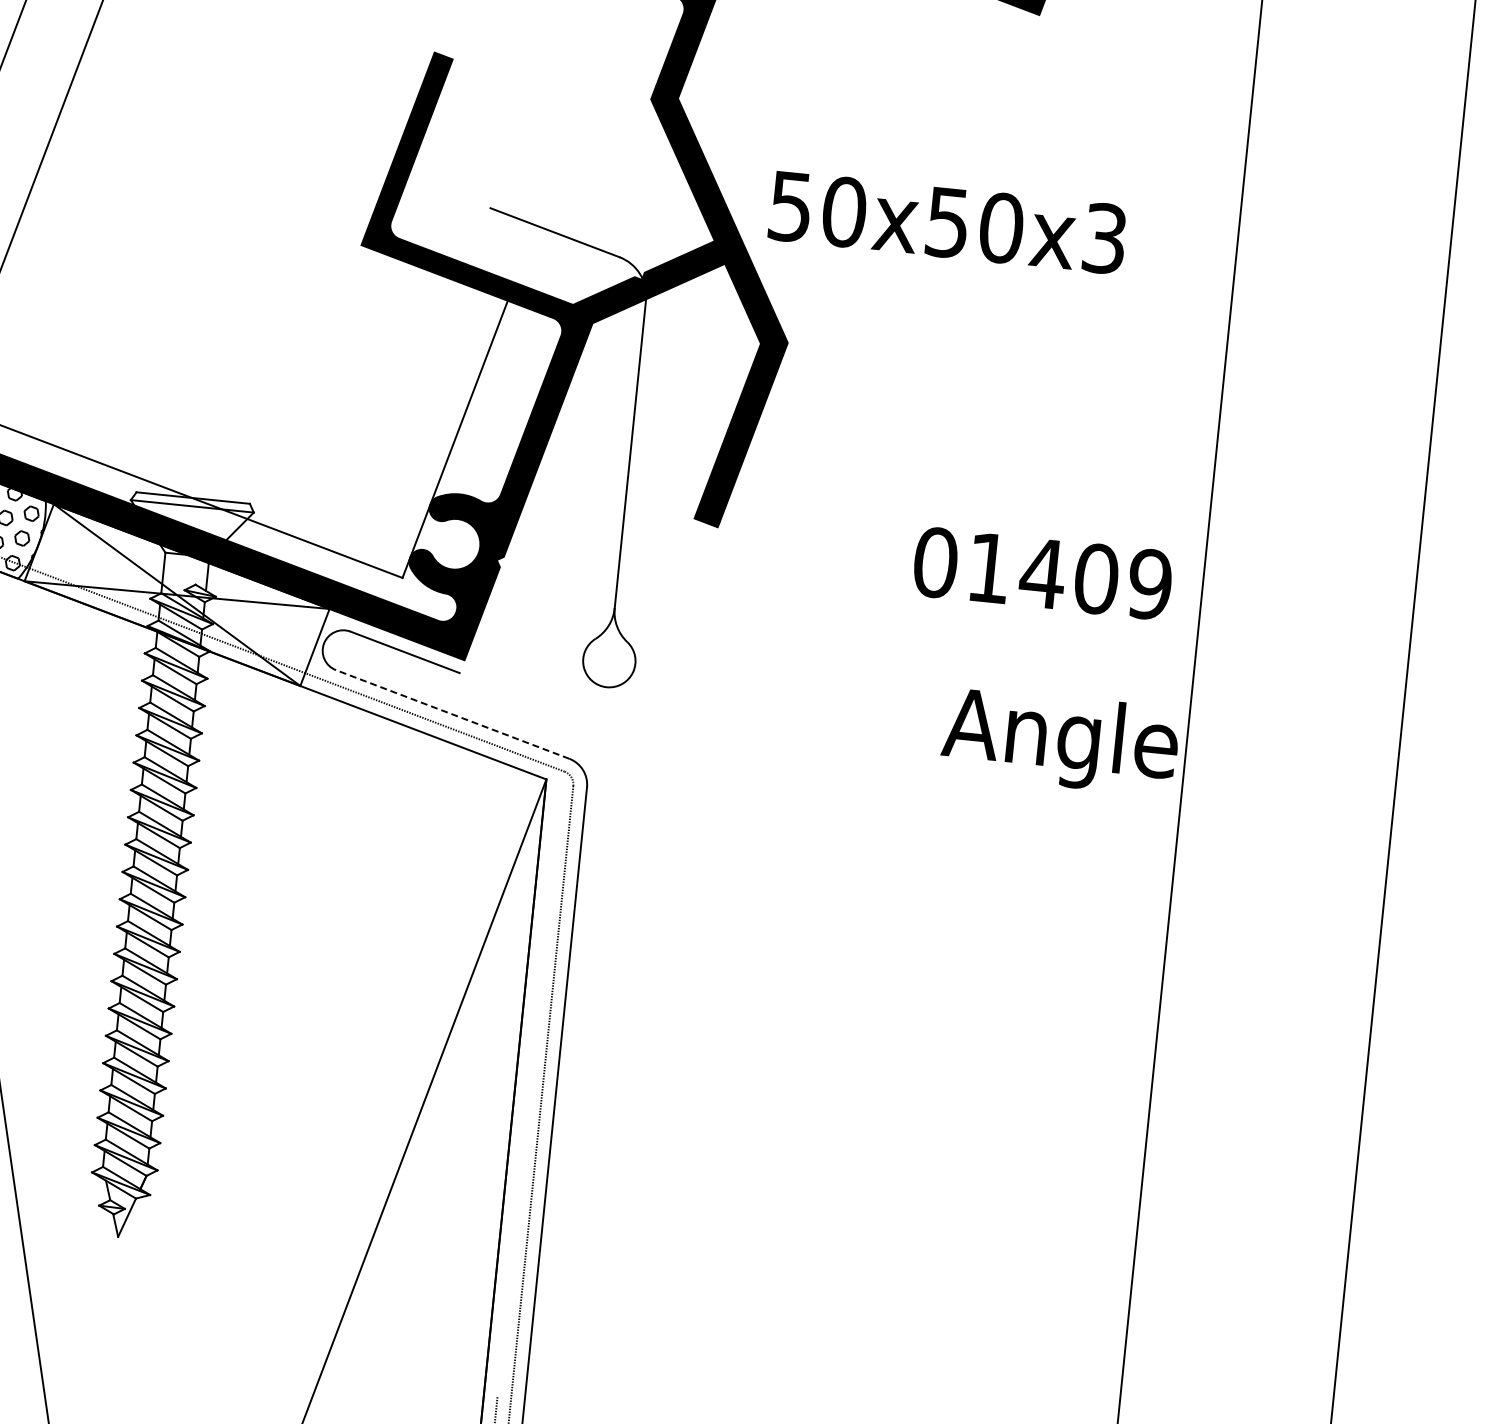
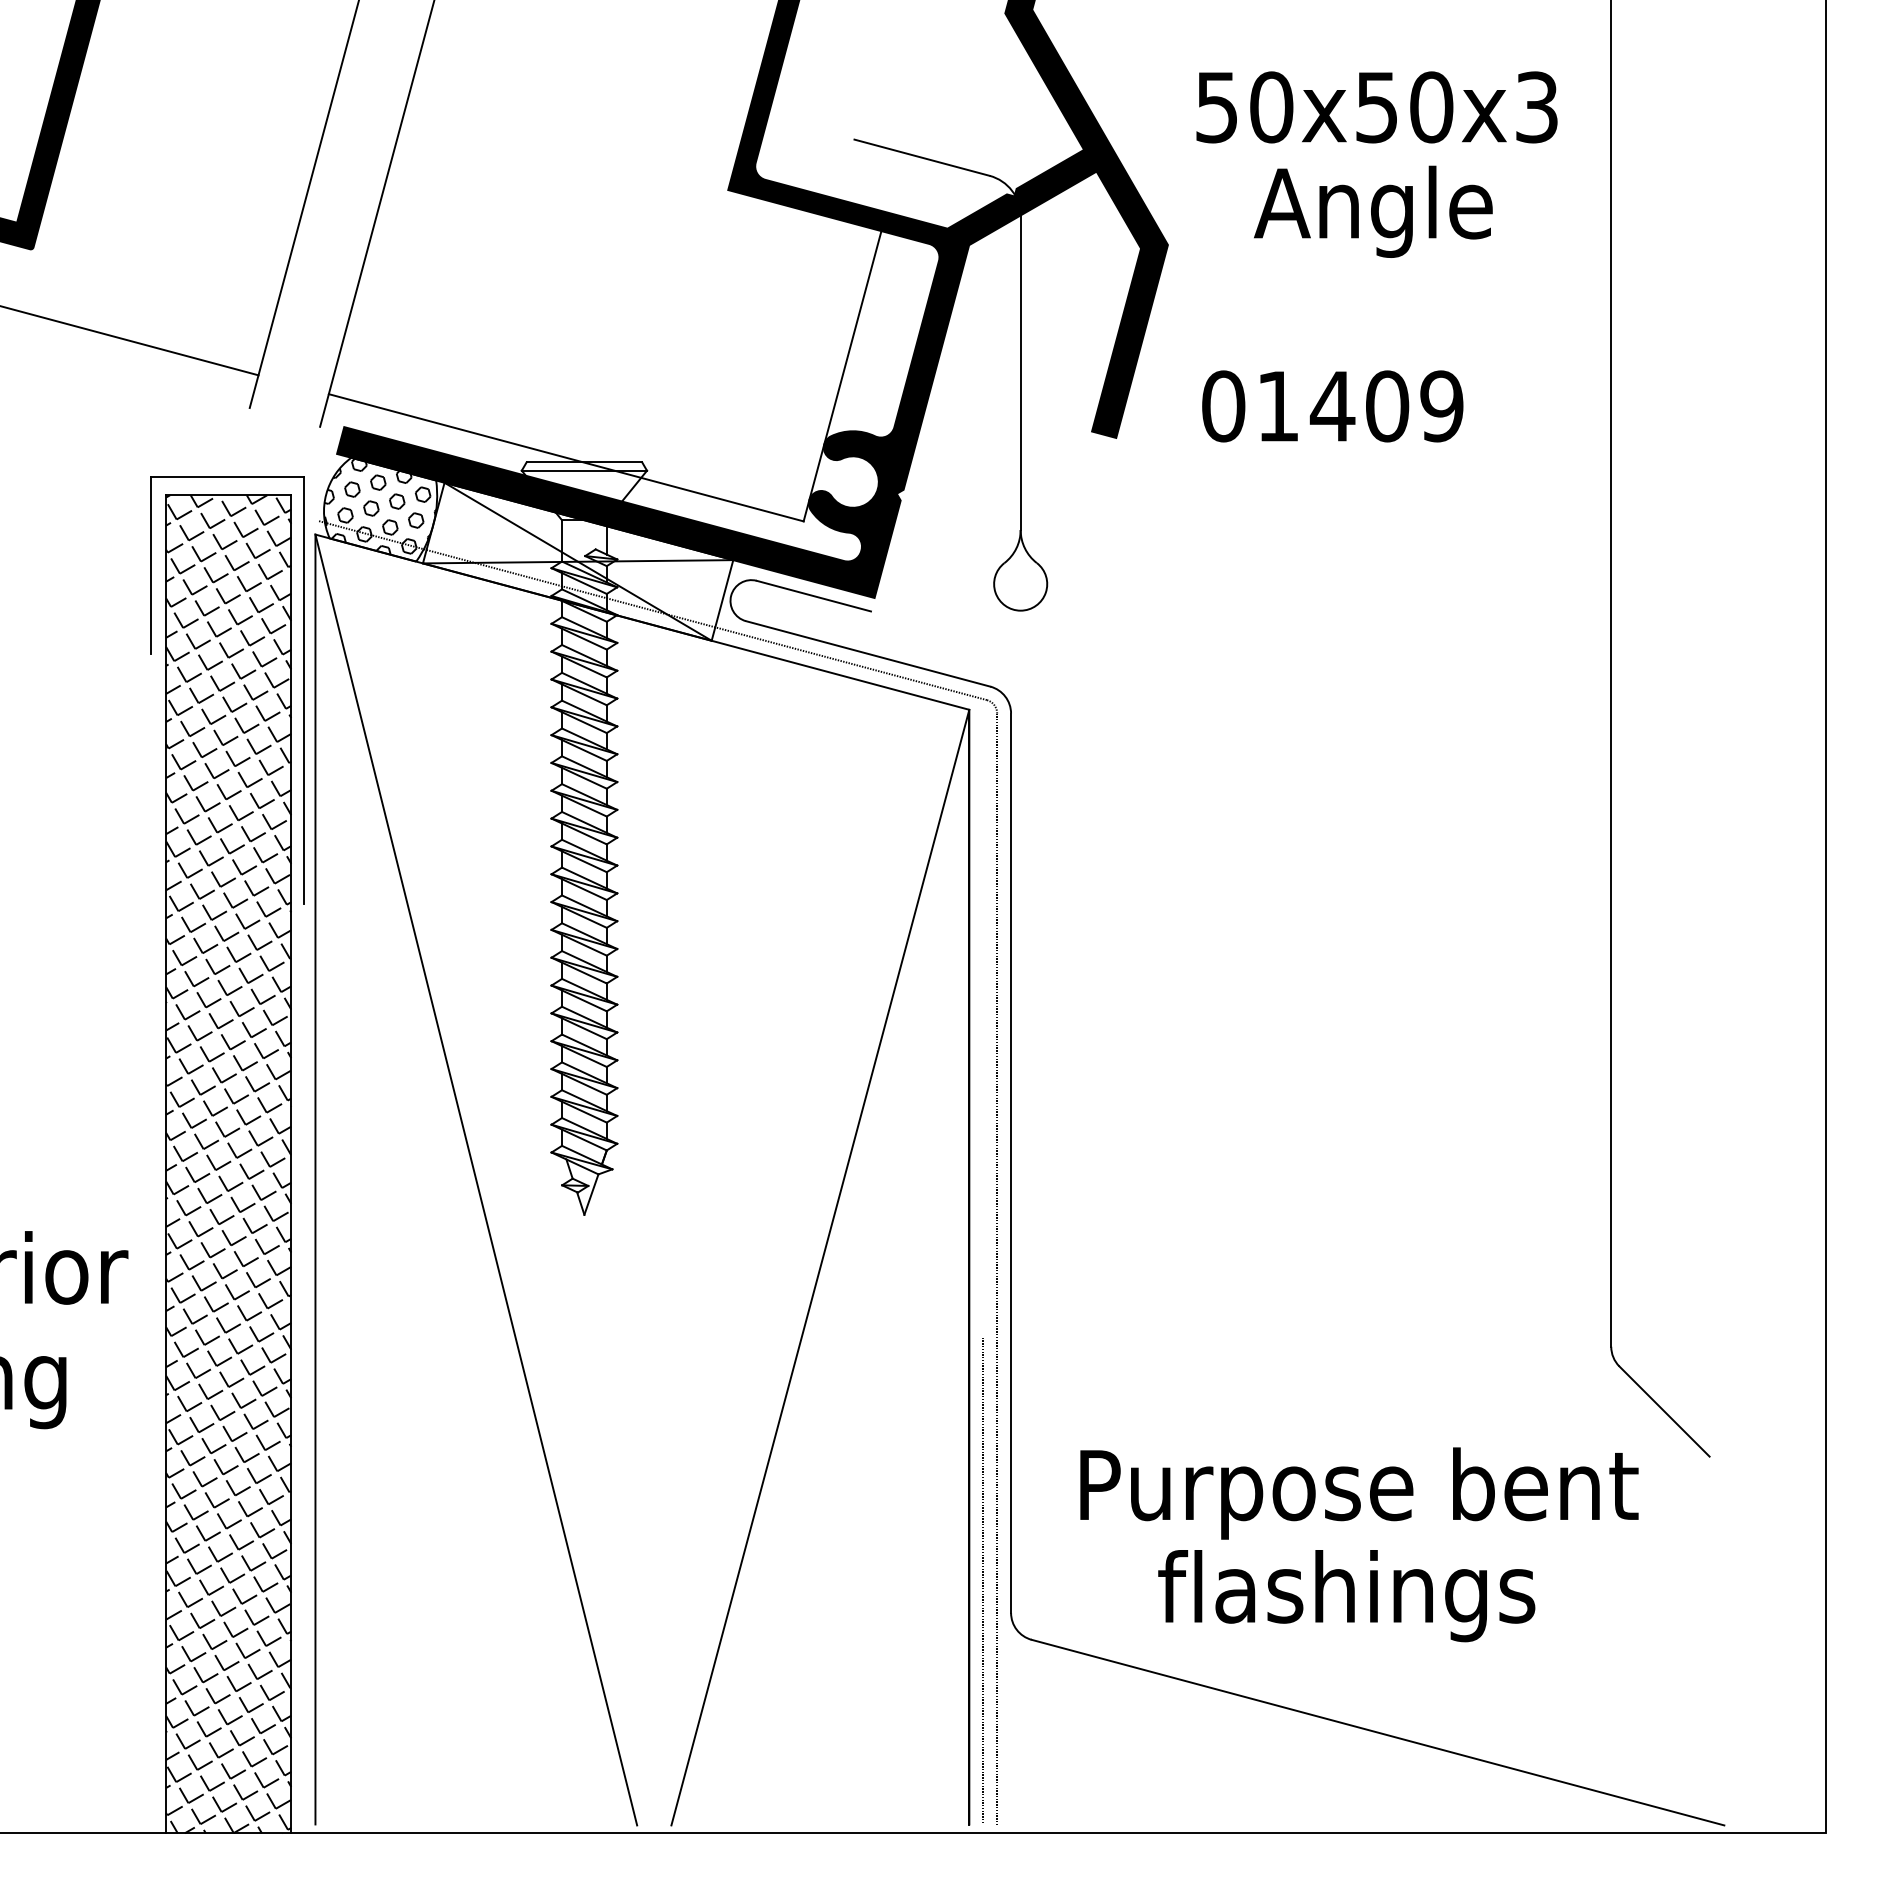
text: (947, 222) -> (1376, 107), moved
text: (1042, 573) -> (1332, 406), moved
line: (453, 714) -> (868, 653), dashed -> solid
text: (1060, 741) -> (1373, 211), moved

